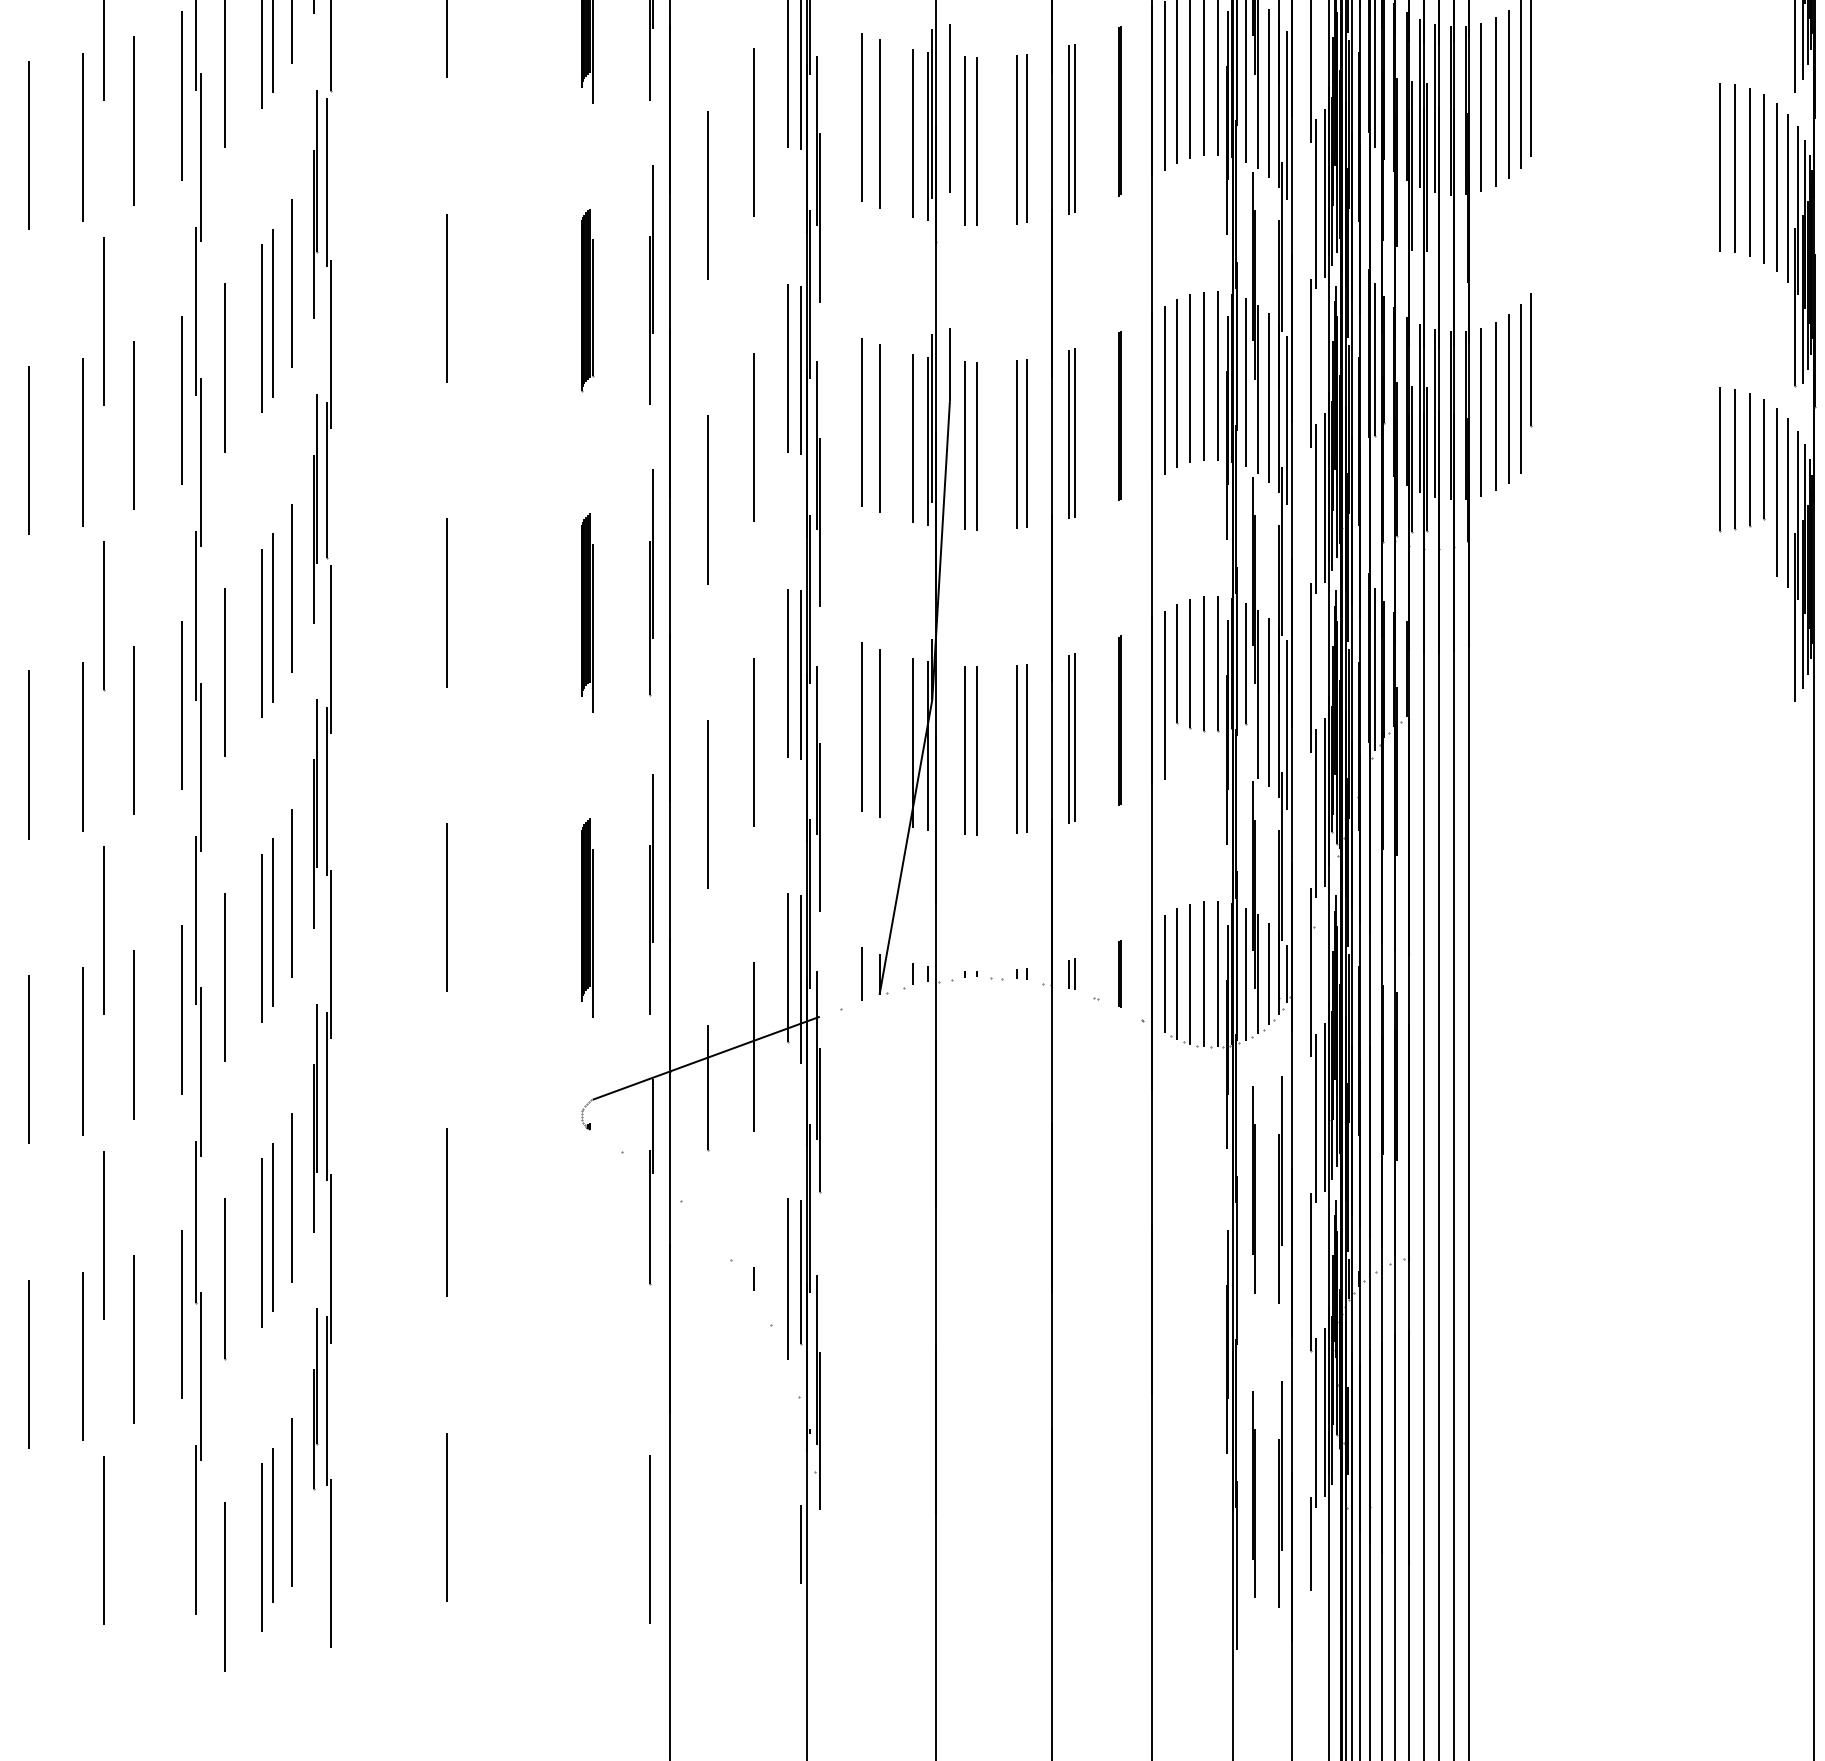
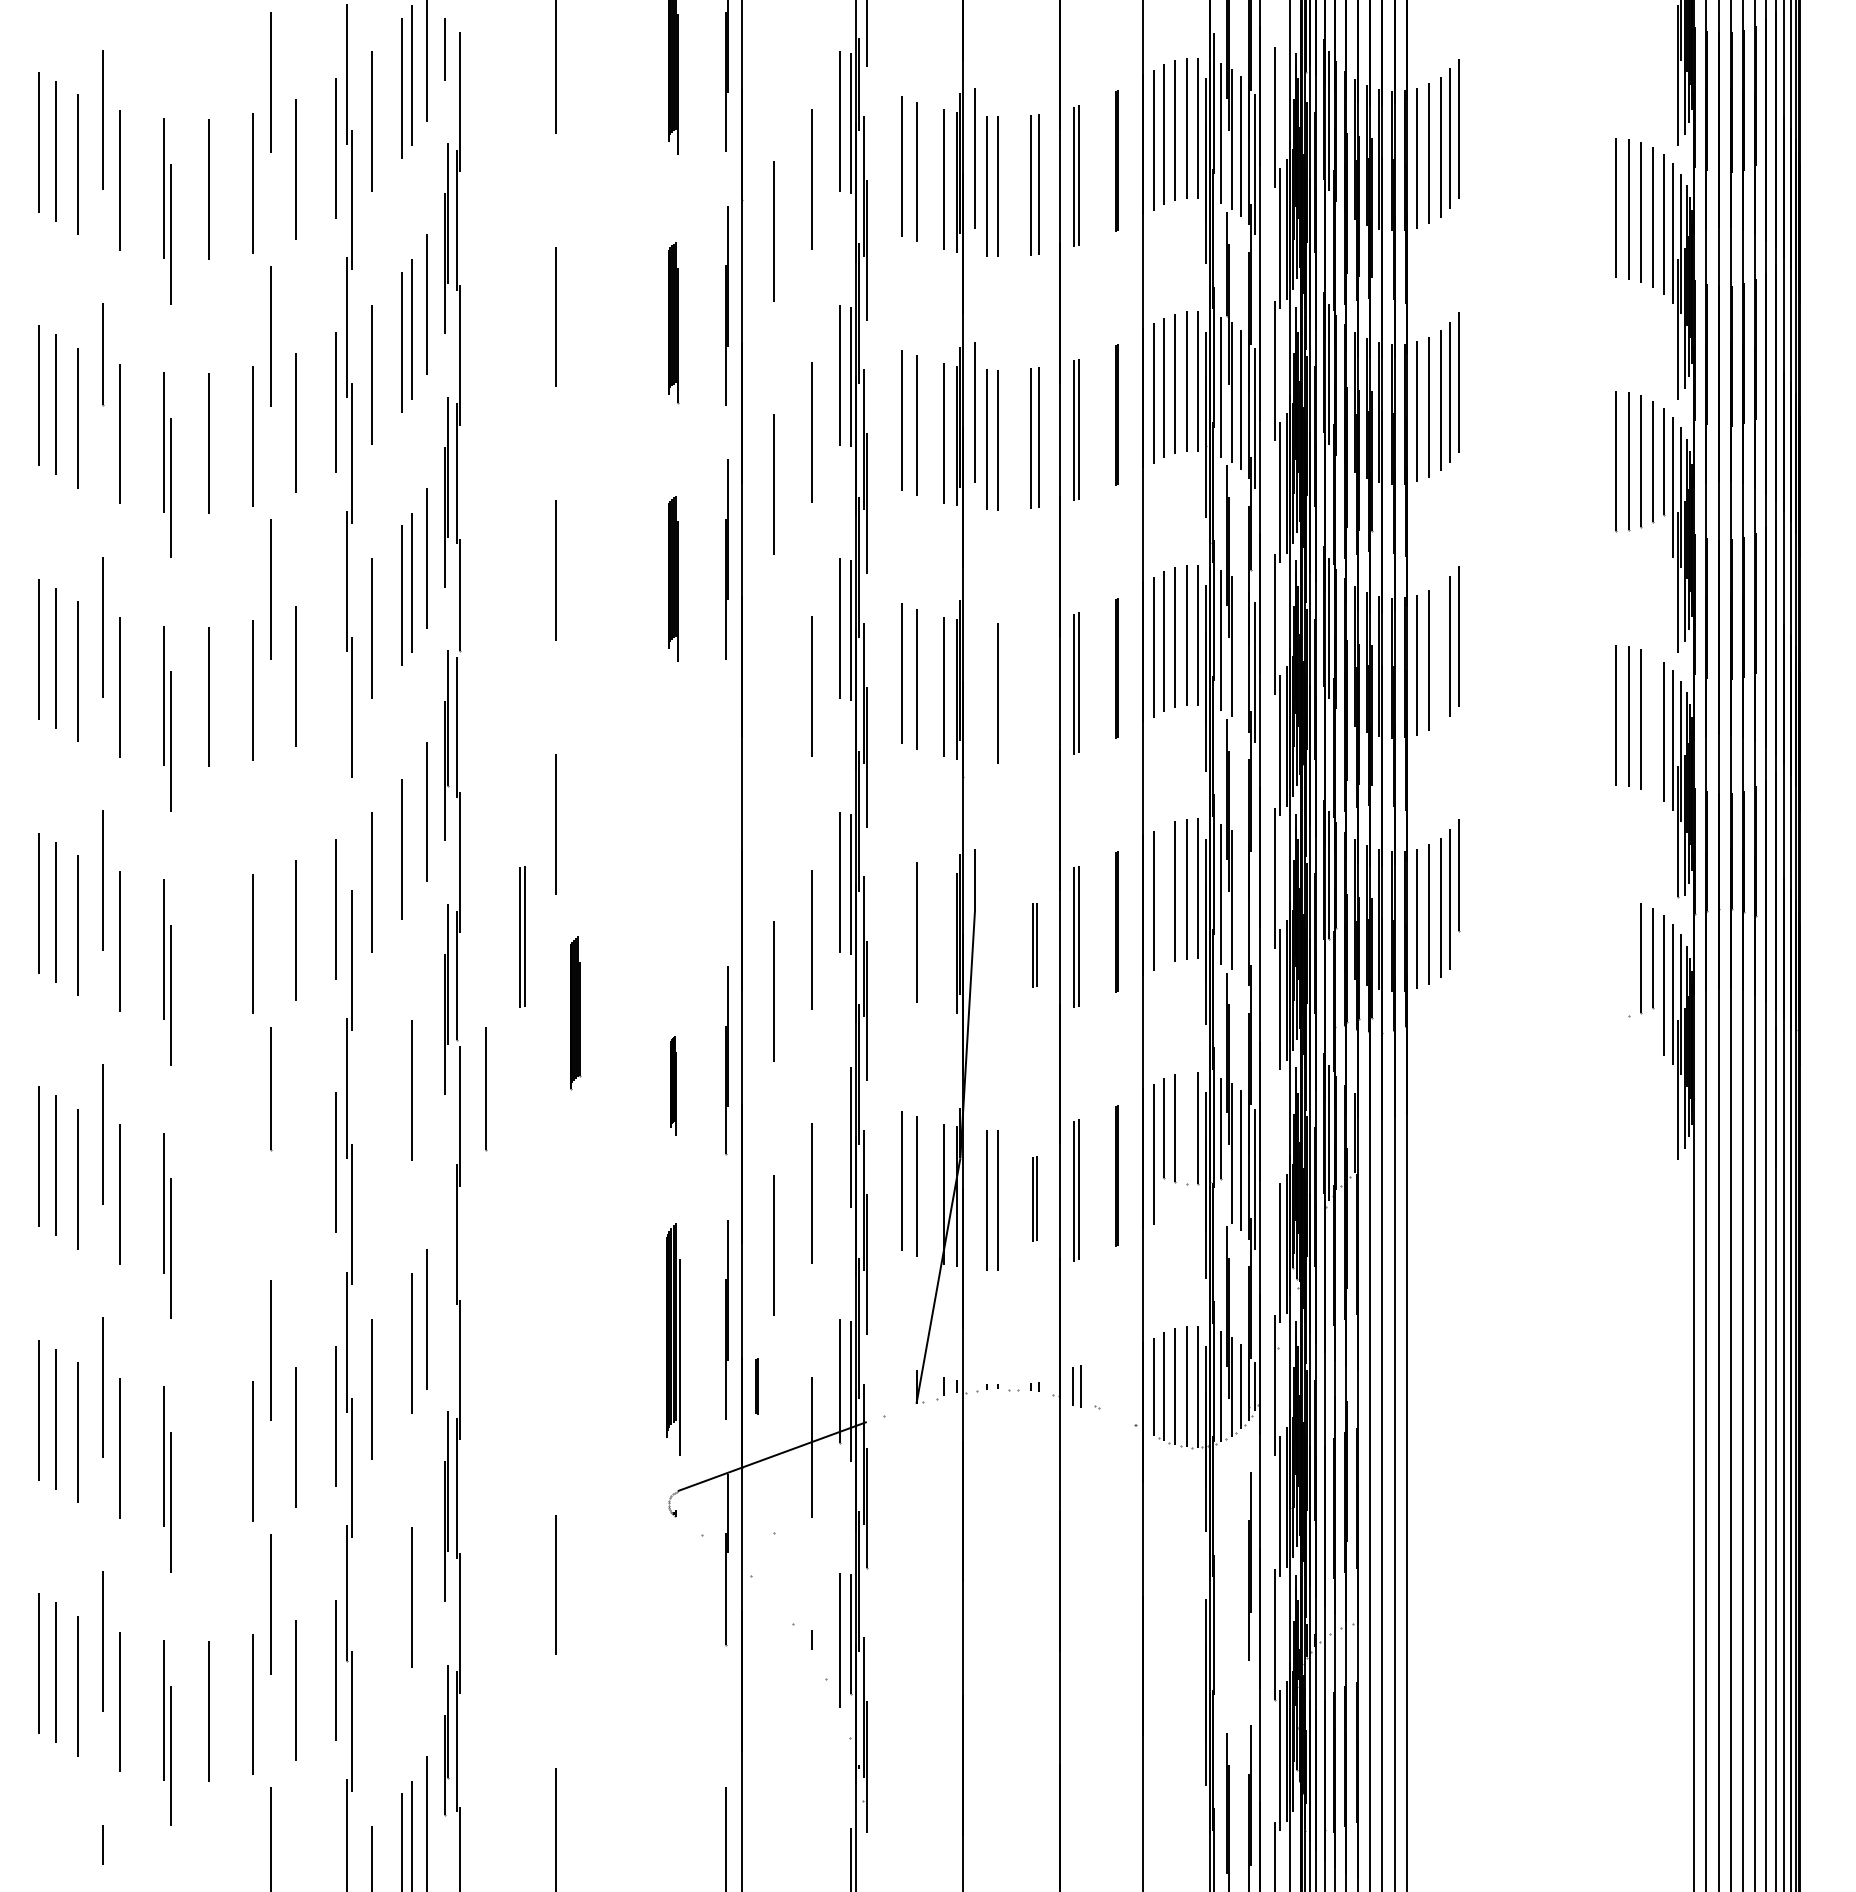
line: (1268, 93) -> (1240, 653), removed
line: (1509, 93) -> (1440, 653), removed
line: (181, 95) -> (335, 655), removed
line: (949, 107) -> (974, 665), removed
line: (1026, 137) -> (1038, 690), removed
line: (1017, 138) -> (1031, 691), removed
line: (963, 141) -> (986, 693), removed
line: (1763, 178) -> (1652, 724), removed
line: (708, 194) -> (774, 737), removed
part: (651, 284) -> (726, 812), removed
part: (587, 301) -> (575, 1013), moved
line: (195, 310) -> (347, 834), removed
line: (272, 313) -> (411, 836), removed
line: (103, 321) -> (270, 843), removed
line: (1176, 384) -> (1163, 895), removed
line: (1268, 397) -> (1240, 906), removed
line: (1286, 420) -> (1255, 925), removed
line: (862, 421) -> (902, 926), removed
part: (406, 433) -> (522, 936), added
line: (912, 438) -> (943, 940), removed
part: (1021, 444) -> (1034, 945), size x0.6
line: (964, 445) -> (987, 946), removed
line: (976, 445) -> (997, 946), removed
line: (28, 450) -> (208, 950), removed
line: (1735, 458) -> (1628, 957), removed
line: (1720, 459) -> (1616, 958), removed
line: (291, 588) -> (427, 1065), removed
line: (446, 602) -> (556, 1077), removed
part: (587, 612) -> (673, 1085), size x0.6
line: (362, 617) -> (486, 1089), added
line: (261, 632) -> (402, 1102), removed
line: (1203, 664) -> (1186, 1128), removed
line: (1310, 667) -> (1275, 1131), removed
line: (224, 672) -> (371, 1135), removed
line: (787, 673) -> (839, 1136), removed
line: (134, 730) -> (296, 1183), removed
line: (82, 746) -> (253, 1197), removed
part: (1021, 748) -> (1034, 1198), size x0.6
line: (28, 754) -> (208, 1203), removed
part: (314, 814) -> (446, 1253), removed
line: (446, 906) -> (556, 1330), removed
part: (587, 917) -> (673, 1339), size x1.4
line: (261, 937) -> (402, 1356), removed
line: (862, 974) -> (902, 1386), removed
part: (1071, 974) -> (1076, 1386), size x1.6
line: (1119, 974) -> (756, 1386), moved
line: (28, 1059) -> (208, 1457), removed
line: (708, 1086) -> (774, 1480), removed
line: (1253, 1190) -> (1227, 1566), removed
line: (291, 1197) -> (427, 1572), removed
line: (261, 1241) -> (402, 1609), removed
line: (225, 1279) -> (372, 1640), removed

